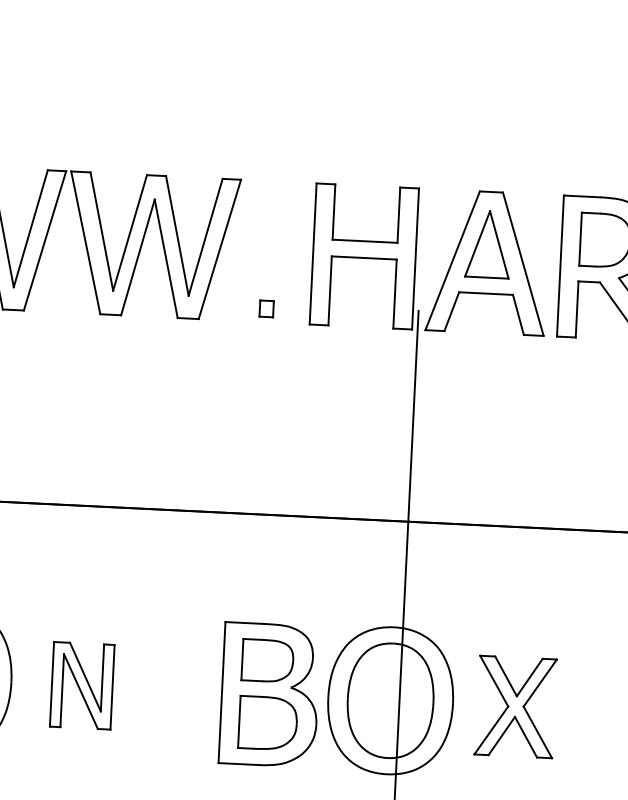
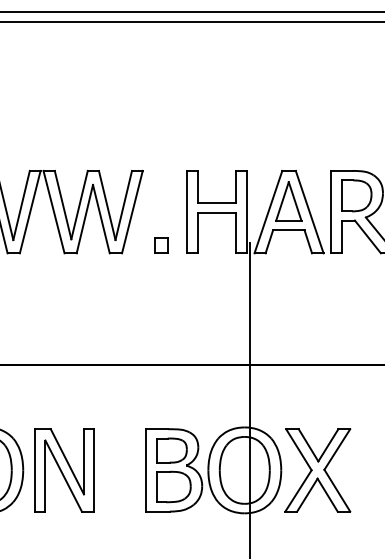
part: (266, 308) -> (161, 245), size x1.67
part: (82, 685) -> (64, 470), size x1.67
part: (515, 707) -> (317, 470), size x1.43

